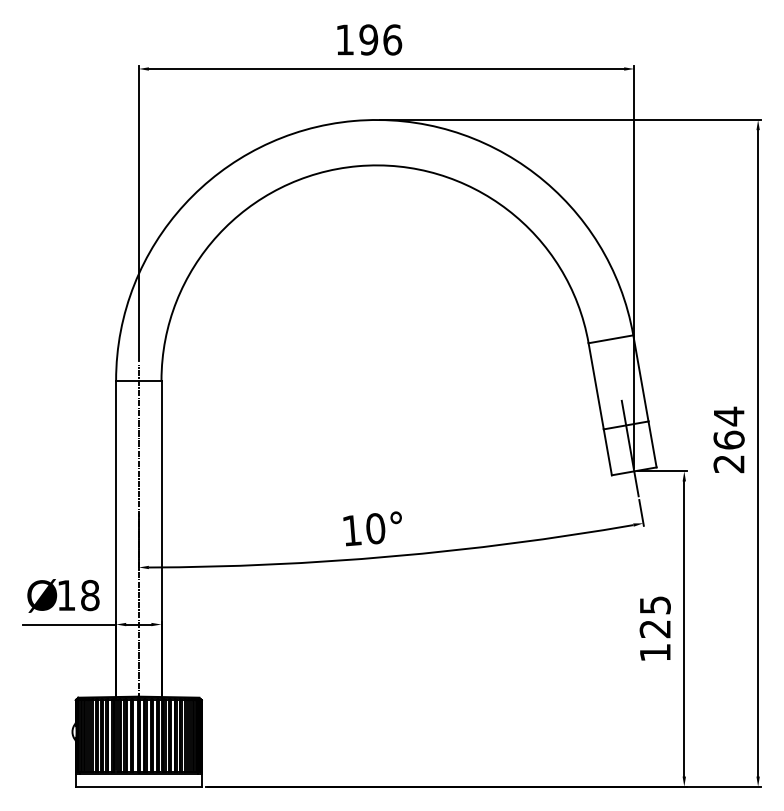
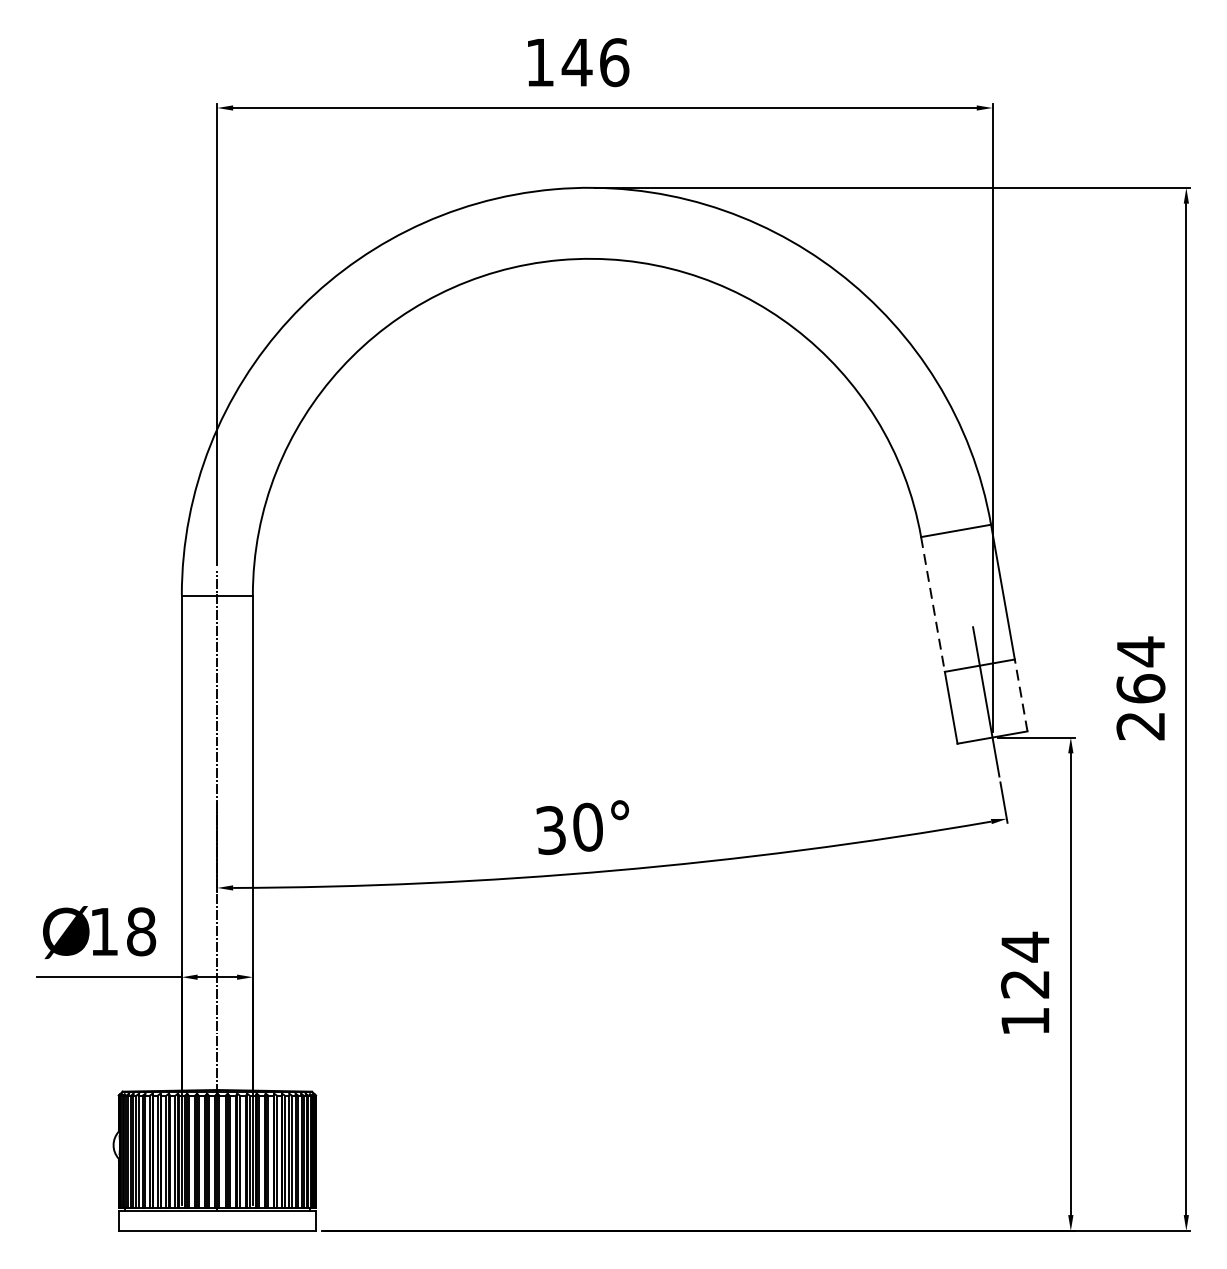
text: (368, 39) -> (576, 61), 196 -> 146
line: (596, 386) -> (933, 604), solid -> dashed
line: (652, 443) -> (1021, 693), solid -> dashed
text: (351, 530) -> (550, 830), 10° -> 30°
text: (655, 605) -> (1025, 947), 125 -> 124

